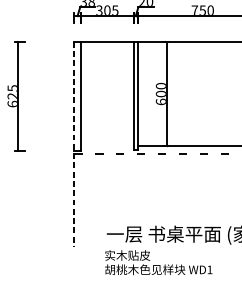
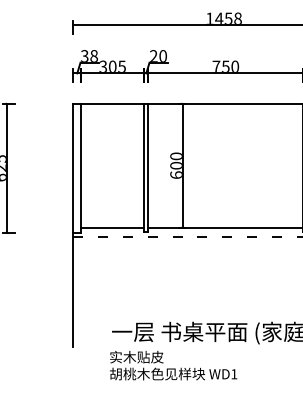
line: (74, 144) -> (73, 225), dashed -> solid
line: (107, 146) -> (112, 227), added

